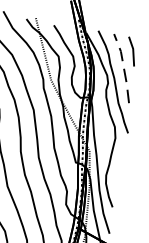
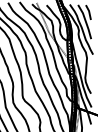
line: (123, 67) -> (85, 21), dashed -> solid

